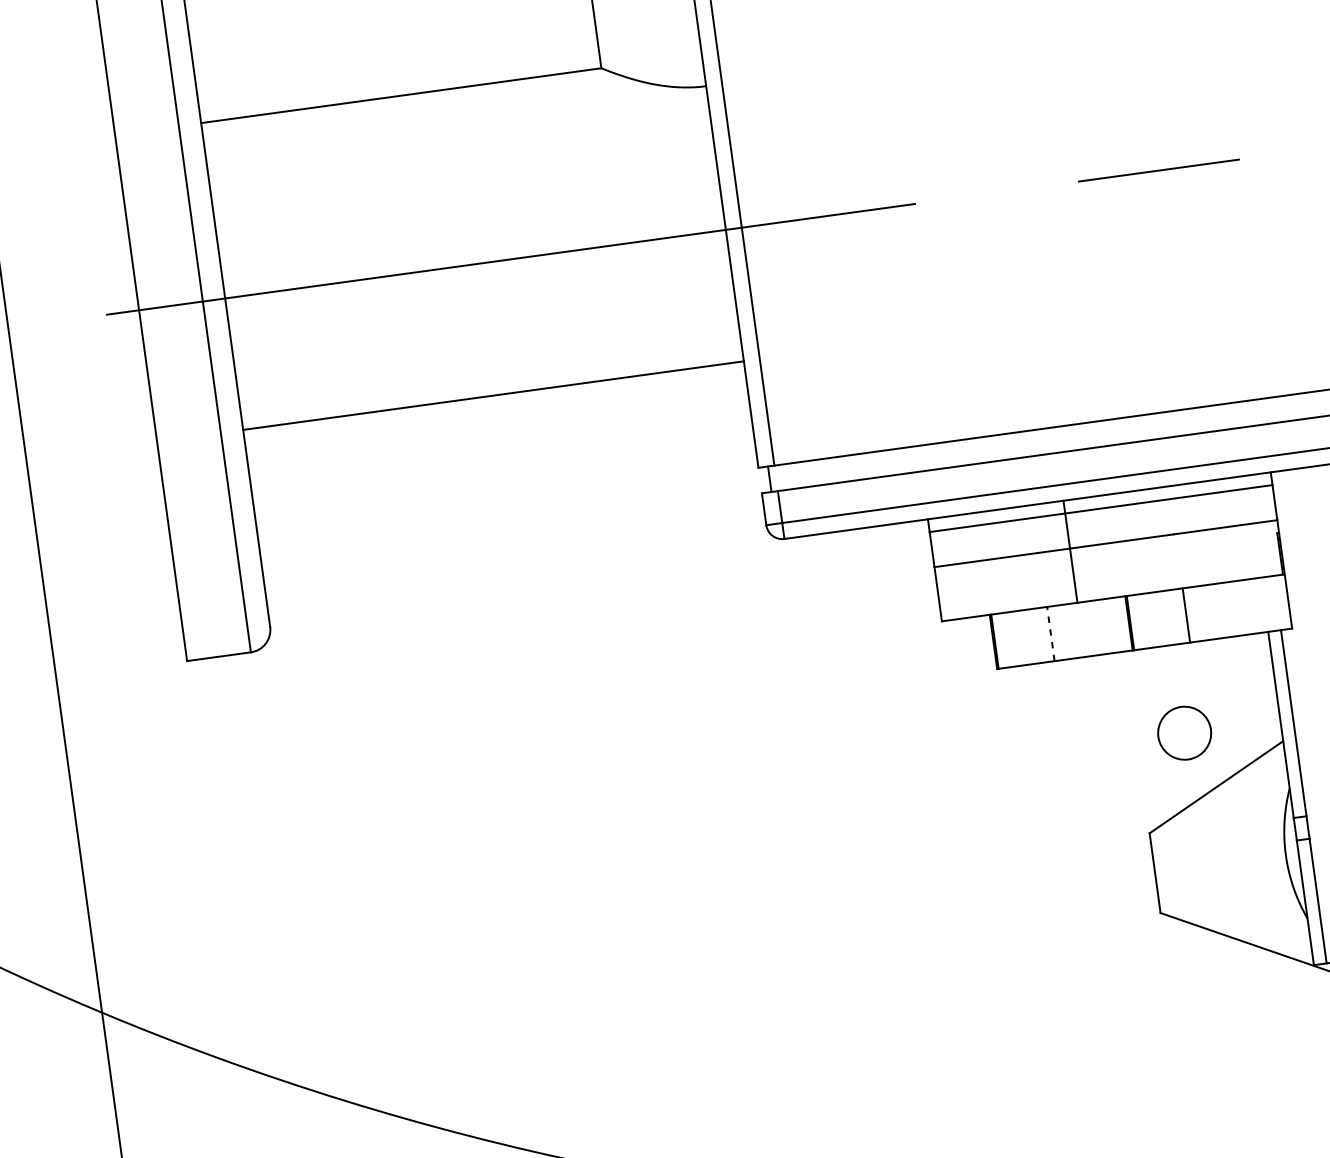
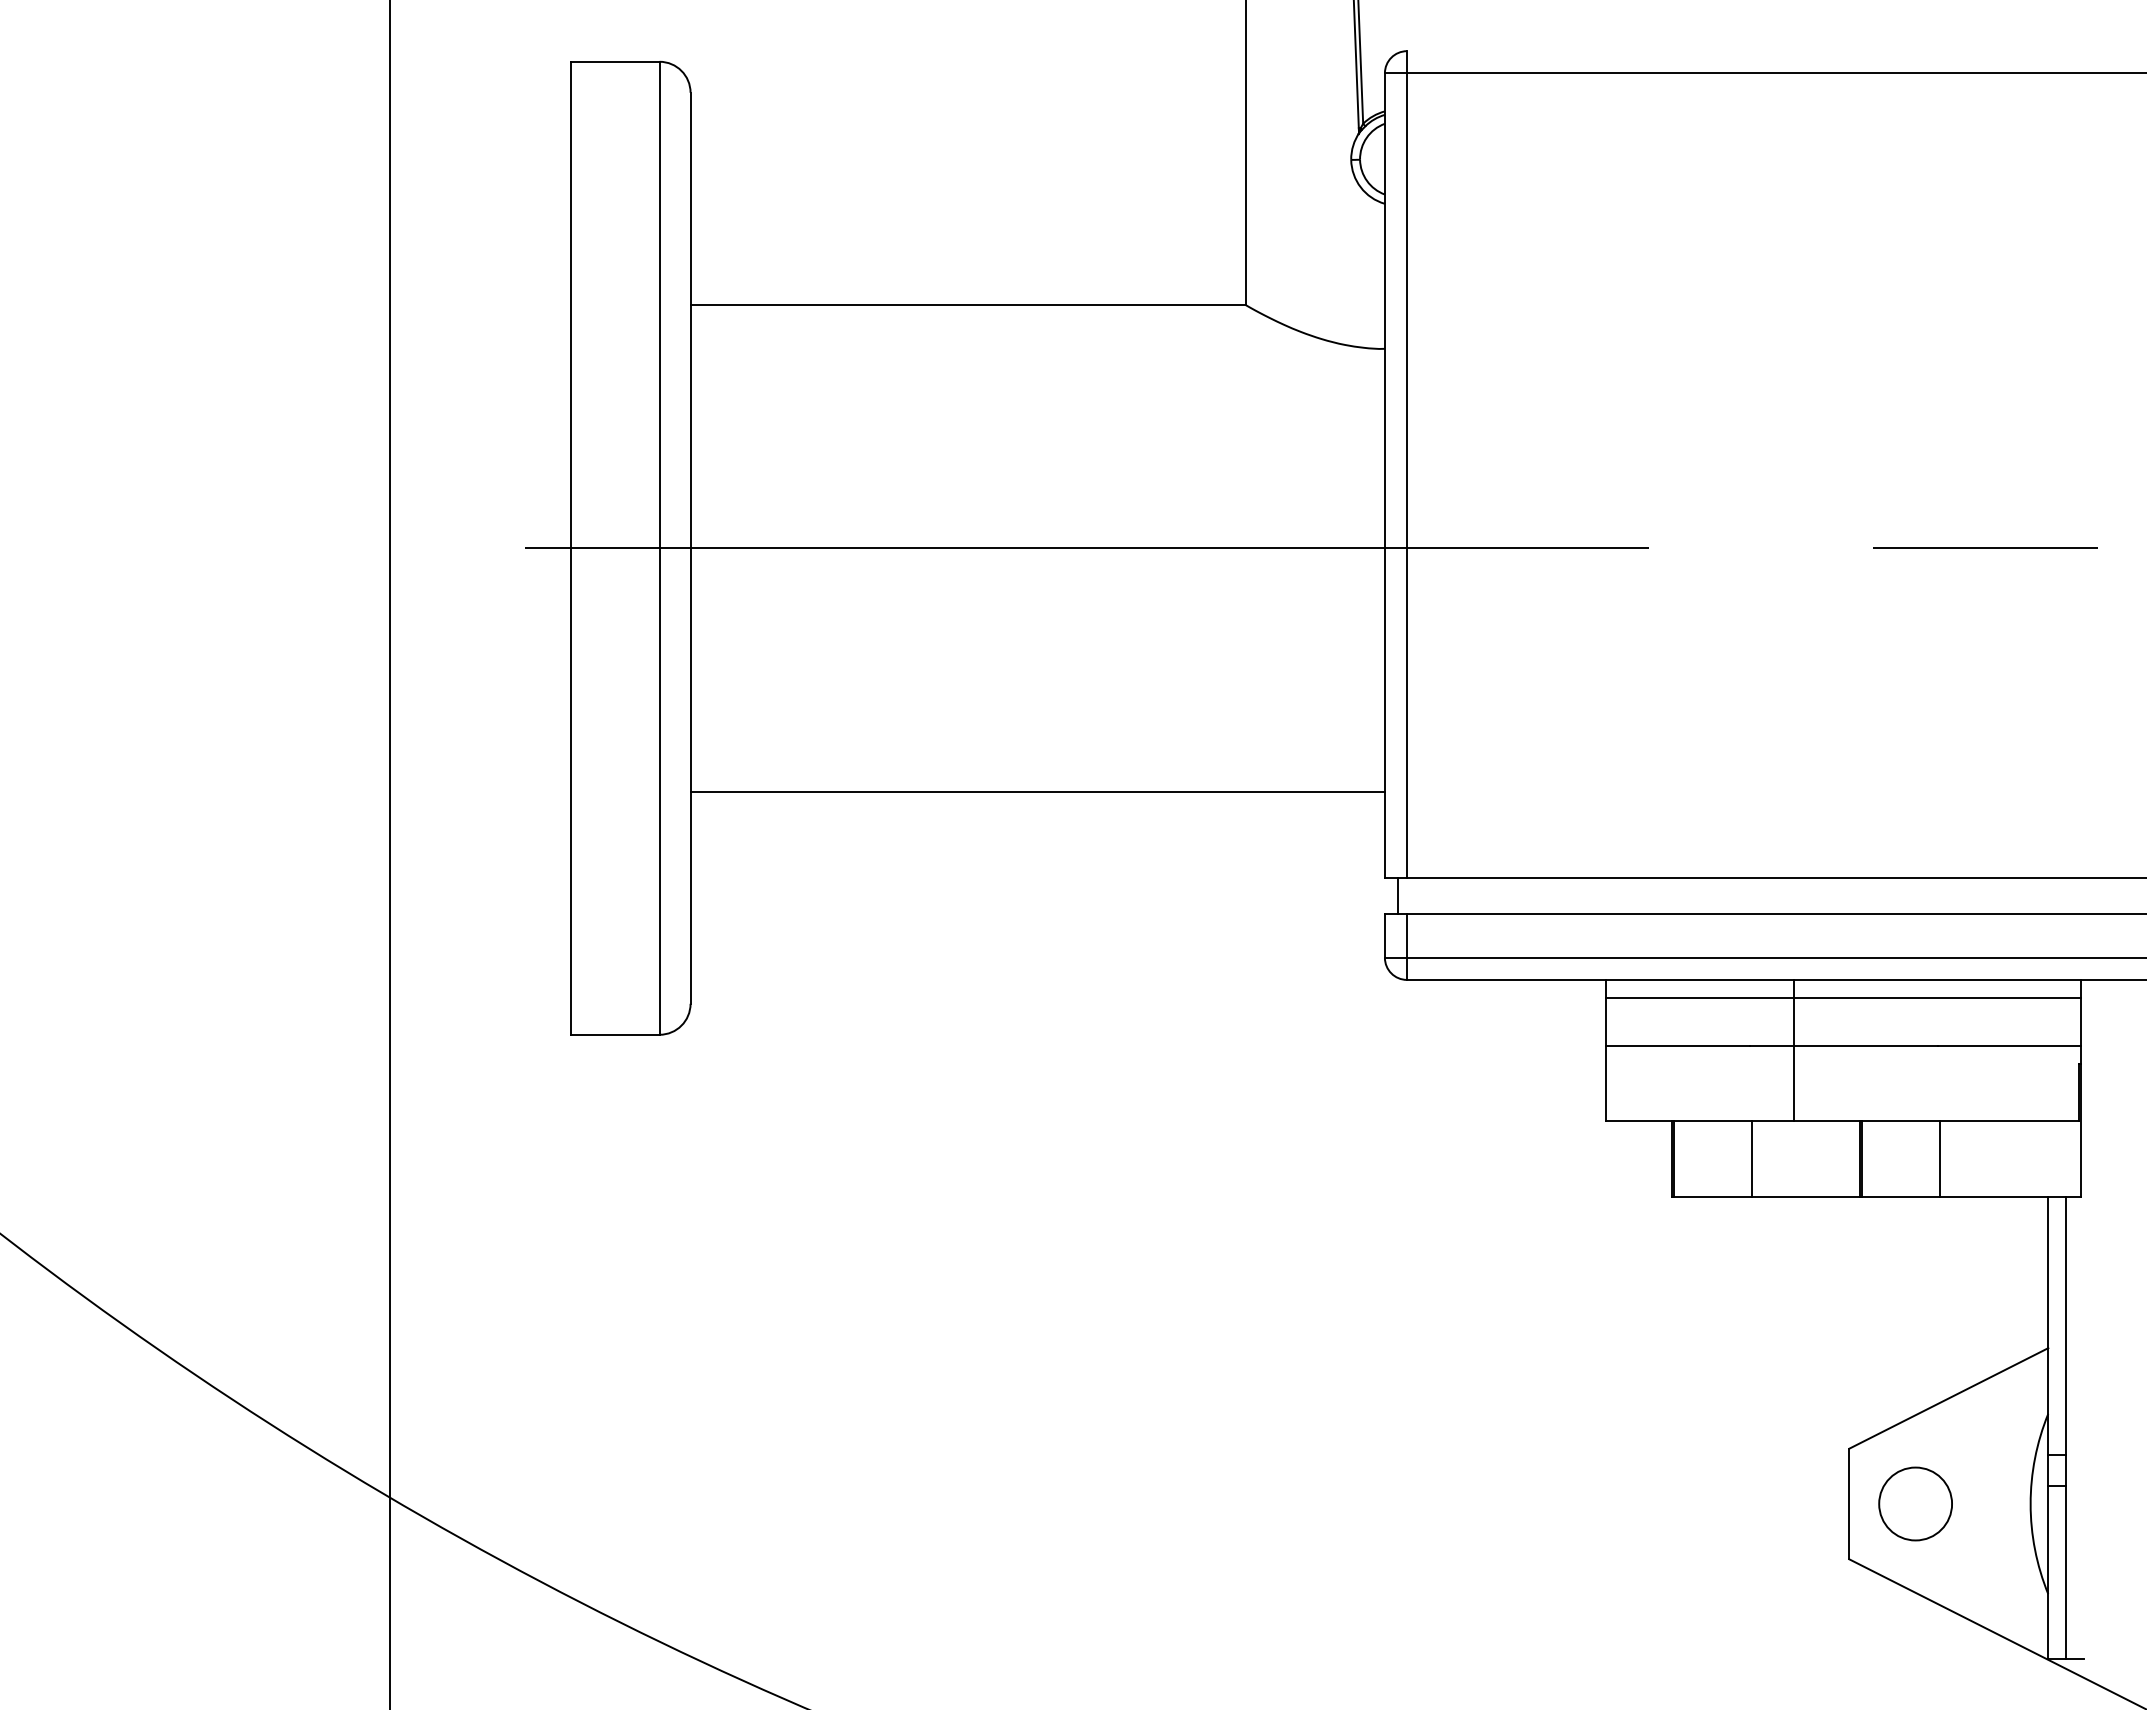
line: (493, 395) -> (1037, 791), moved
line: (1050, 634) -> (1751, 1159), dashed -> solid
circle: (1184, 732) -> (1915, 1503), moved

